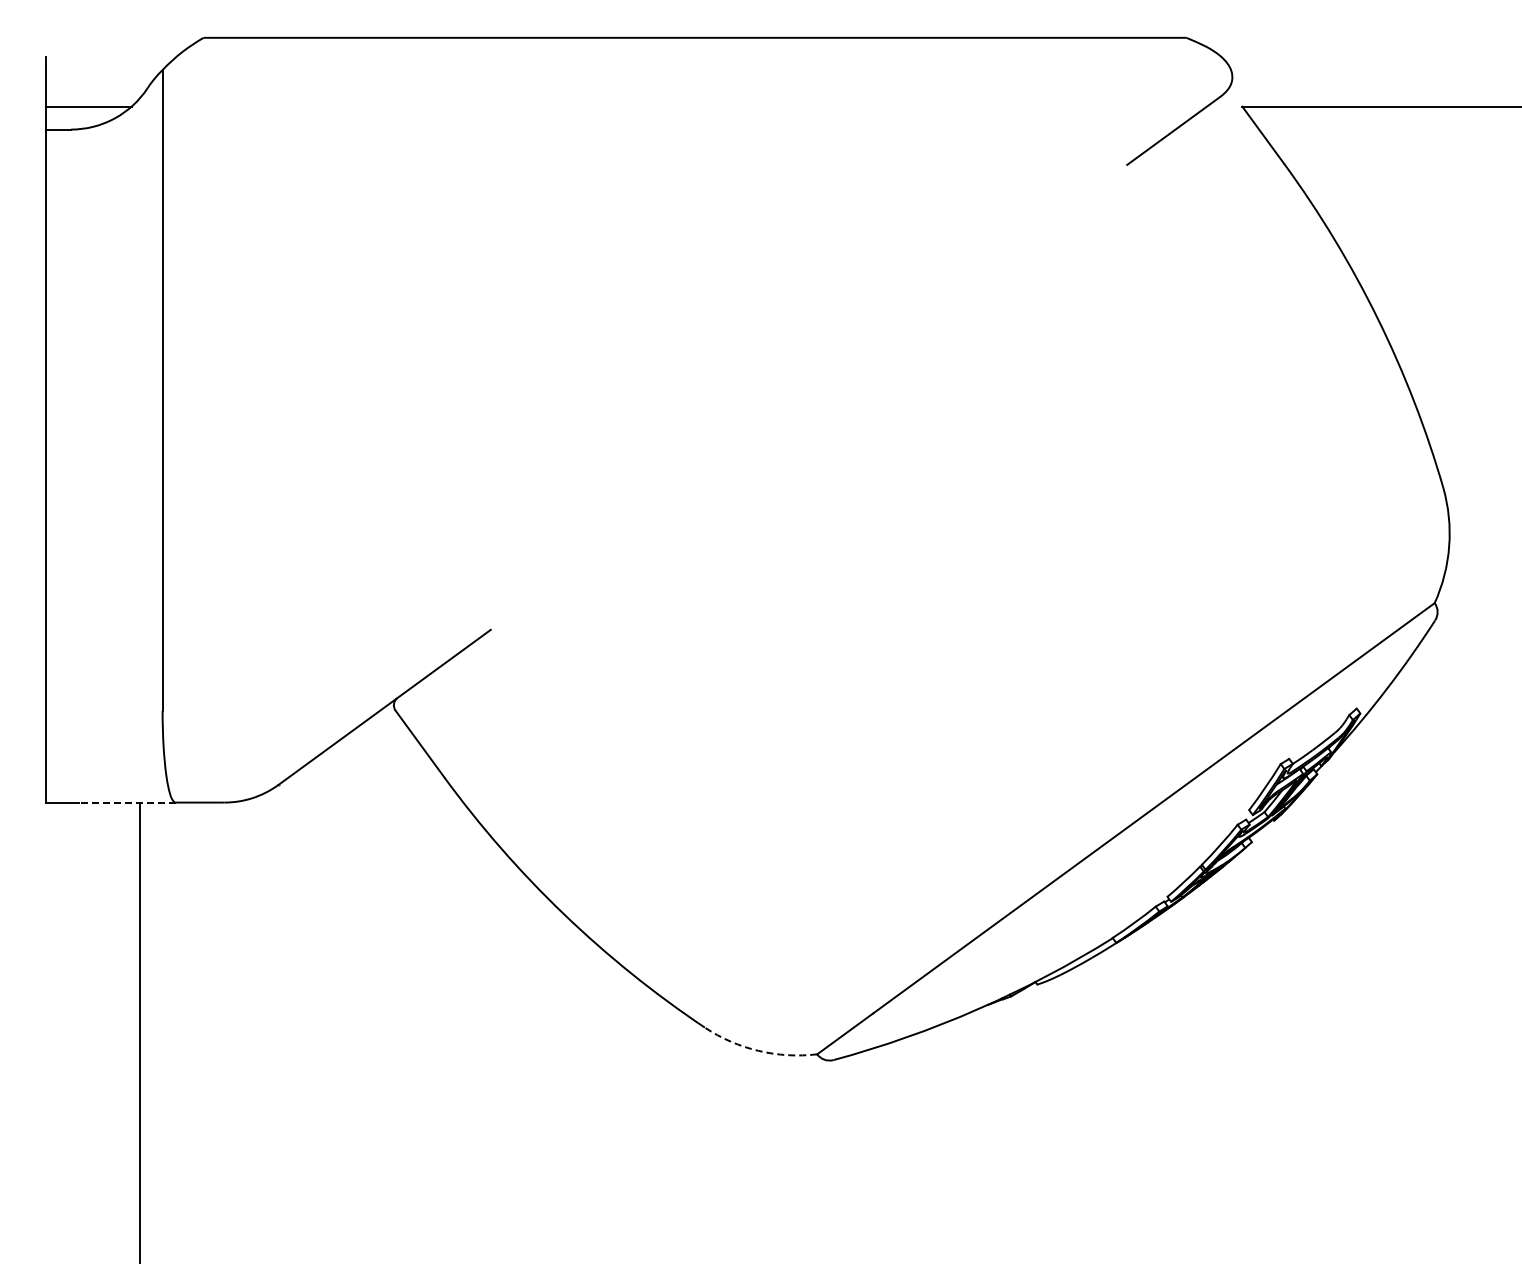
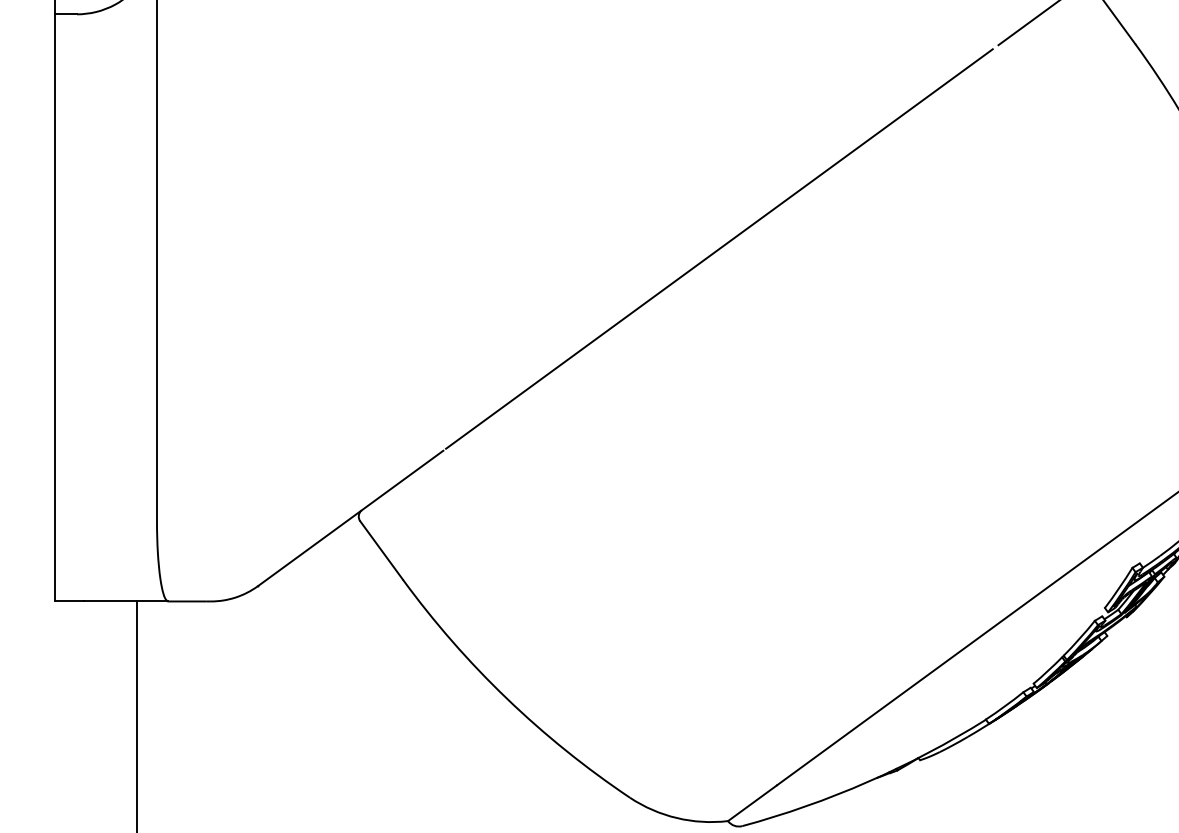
line: (806, 398) -> (718, 248), added
line: (126, 802) -> (125, 601), dashed -> solid
arc: (758, 1050) -> (676, 817), dashed -> solid

